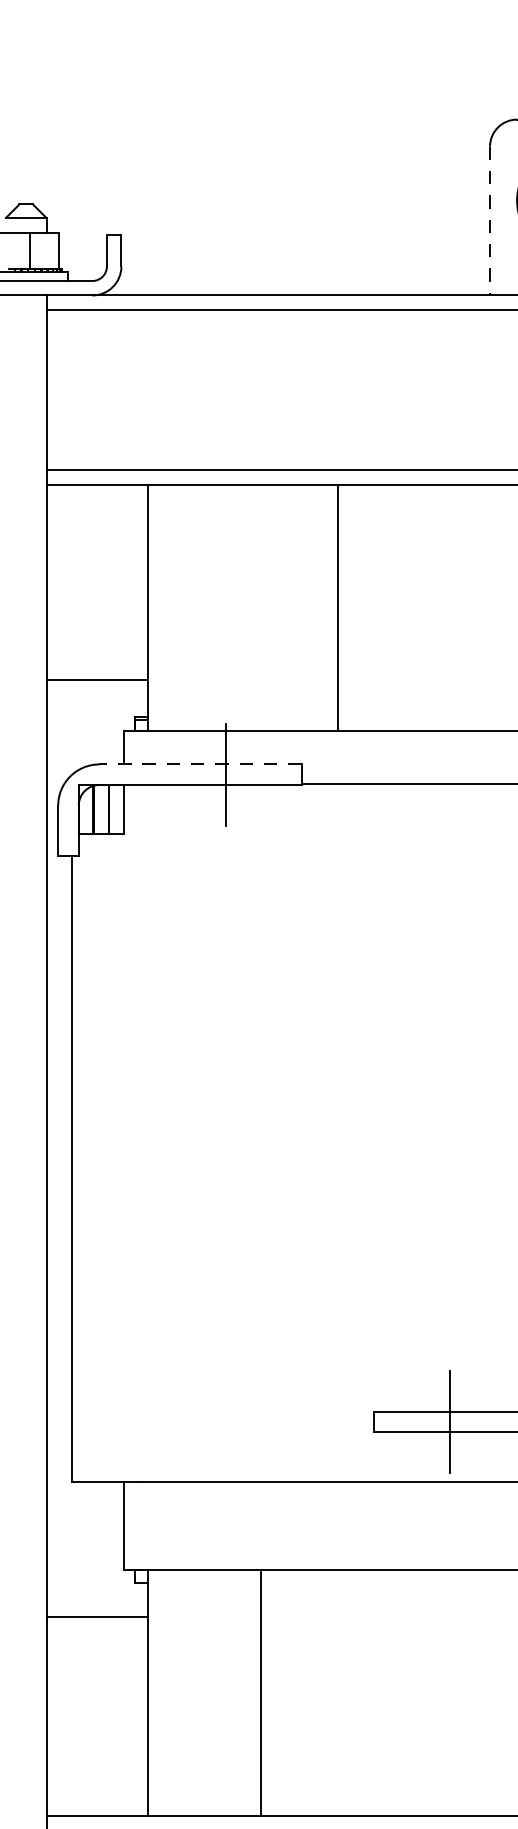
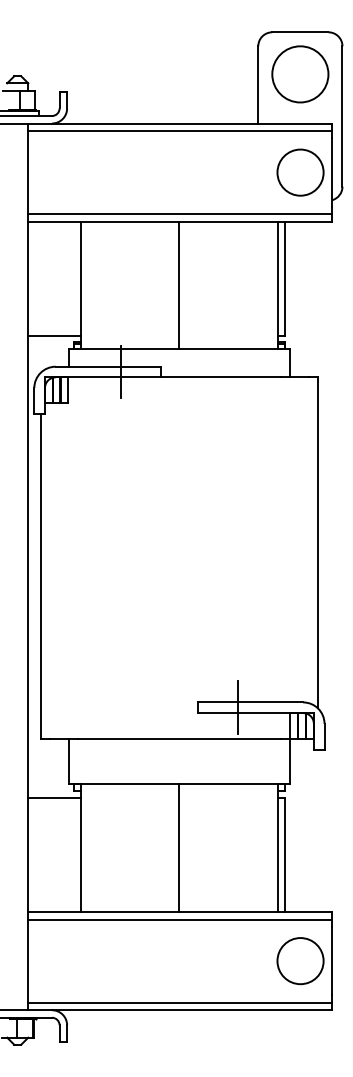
line: (490, 220) -> (258, 84), dashed -> solid
line: (97, 679) -> (54, 335), moved
line: (199, 764) -> (107, 366), dashed -> solid
line: (97, 1618) -> (54, 798), moved
line: (260, 1693) -> (179, 848), moved

